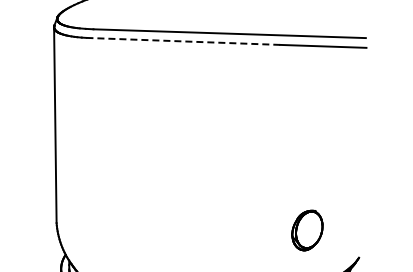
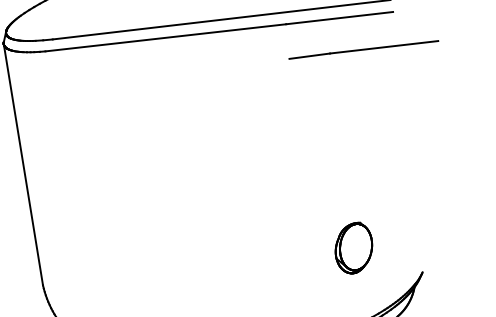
line: (182, 41) -> (164, 38), dashed -> solid
line: (338, 74) -> (363, 50), added

